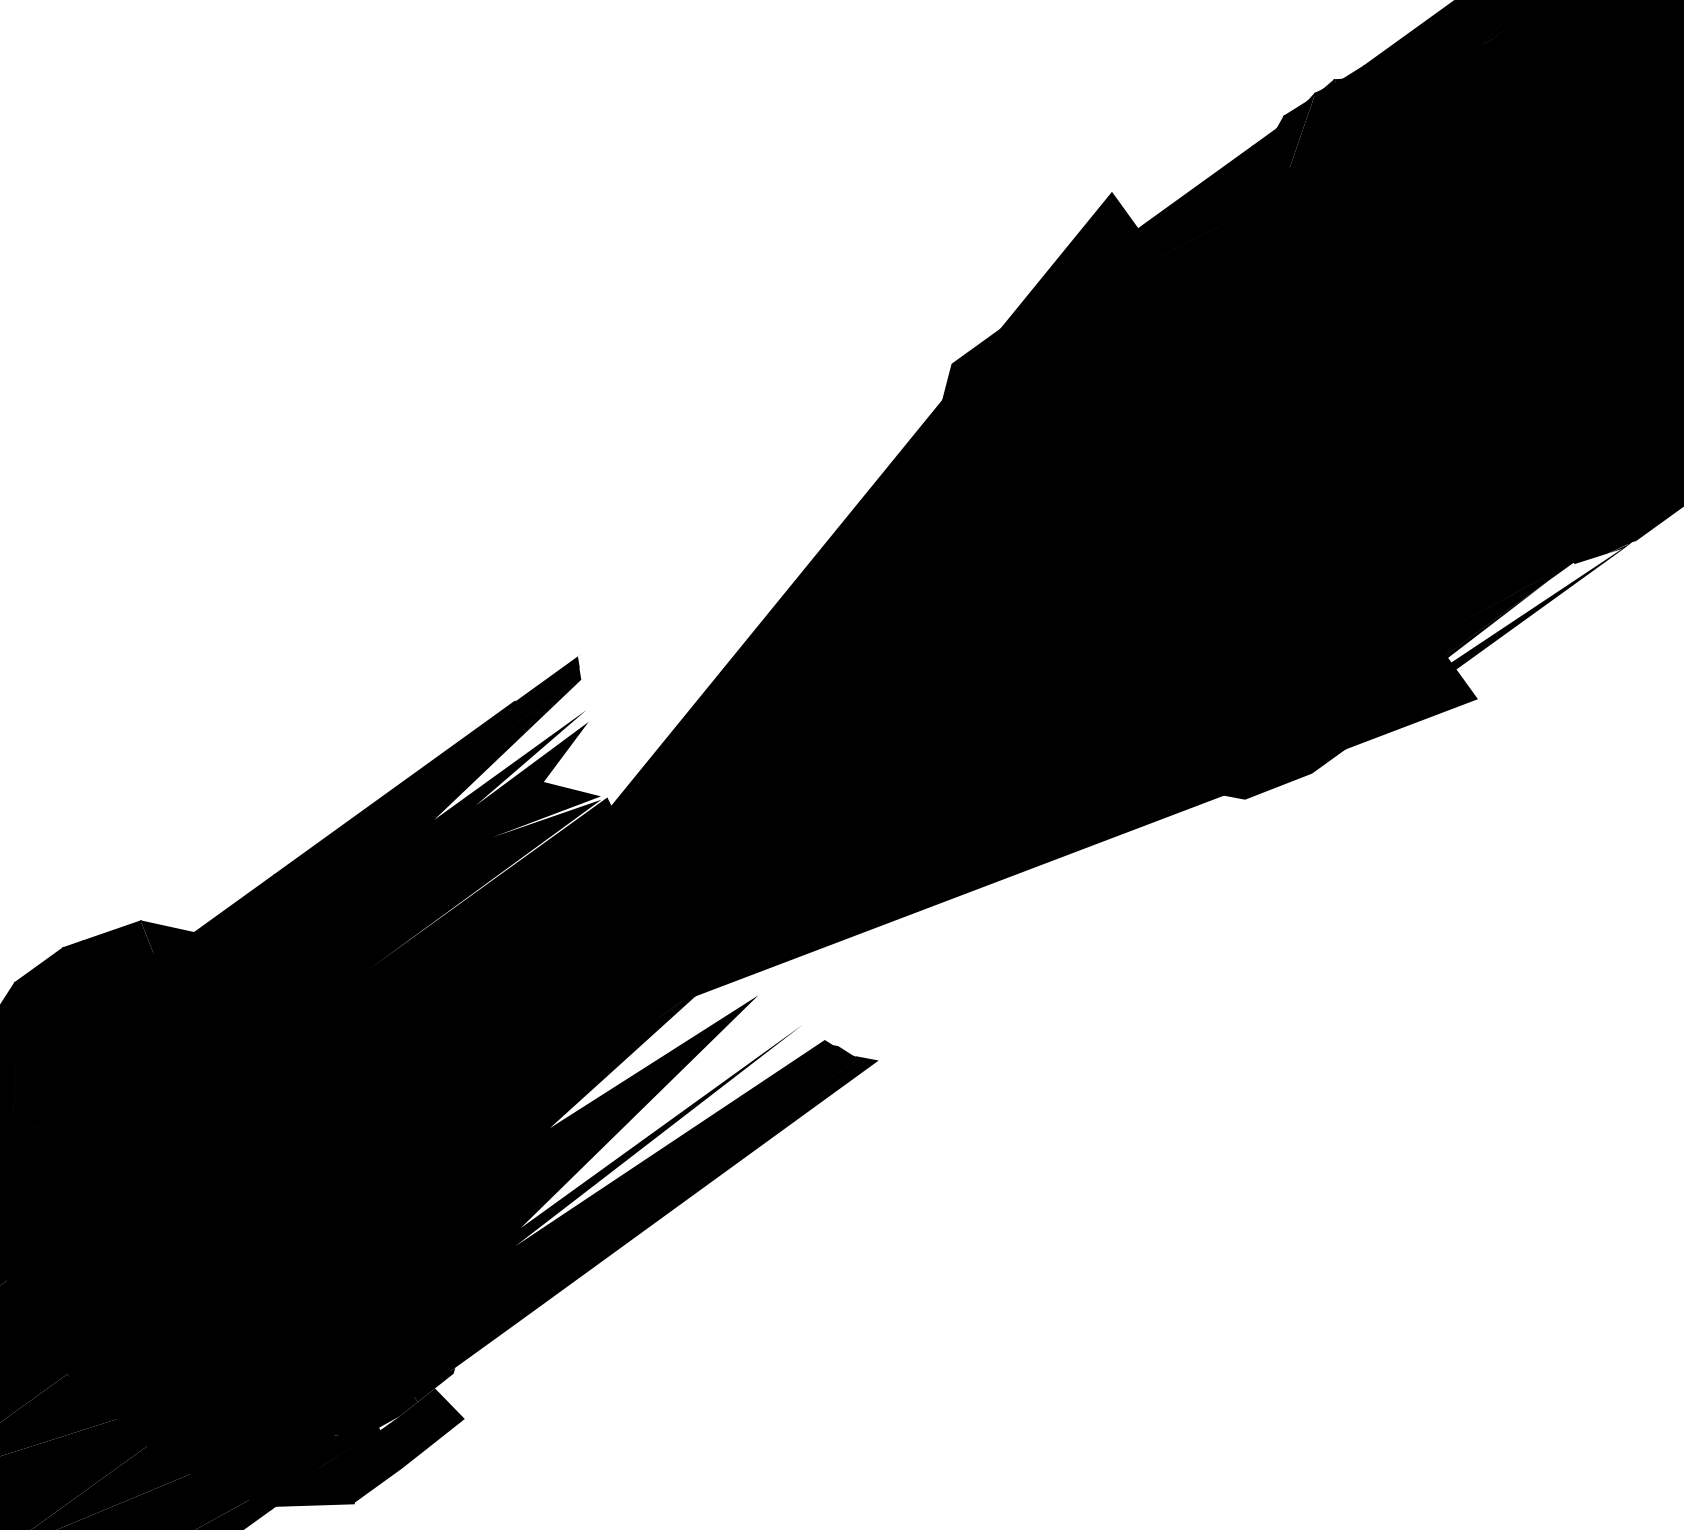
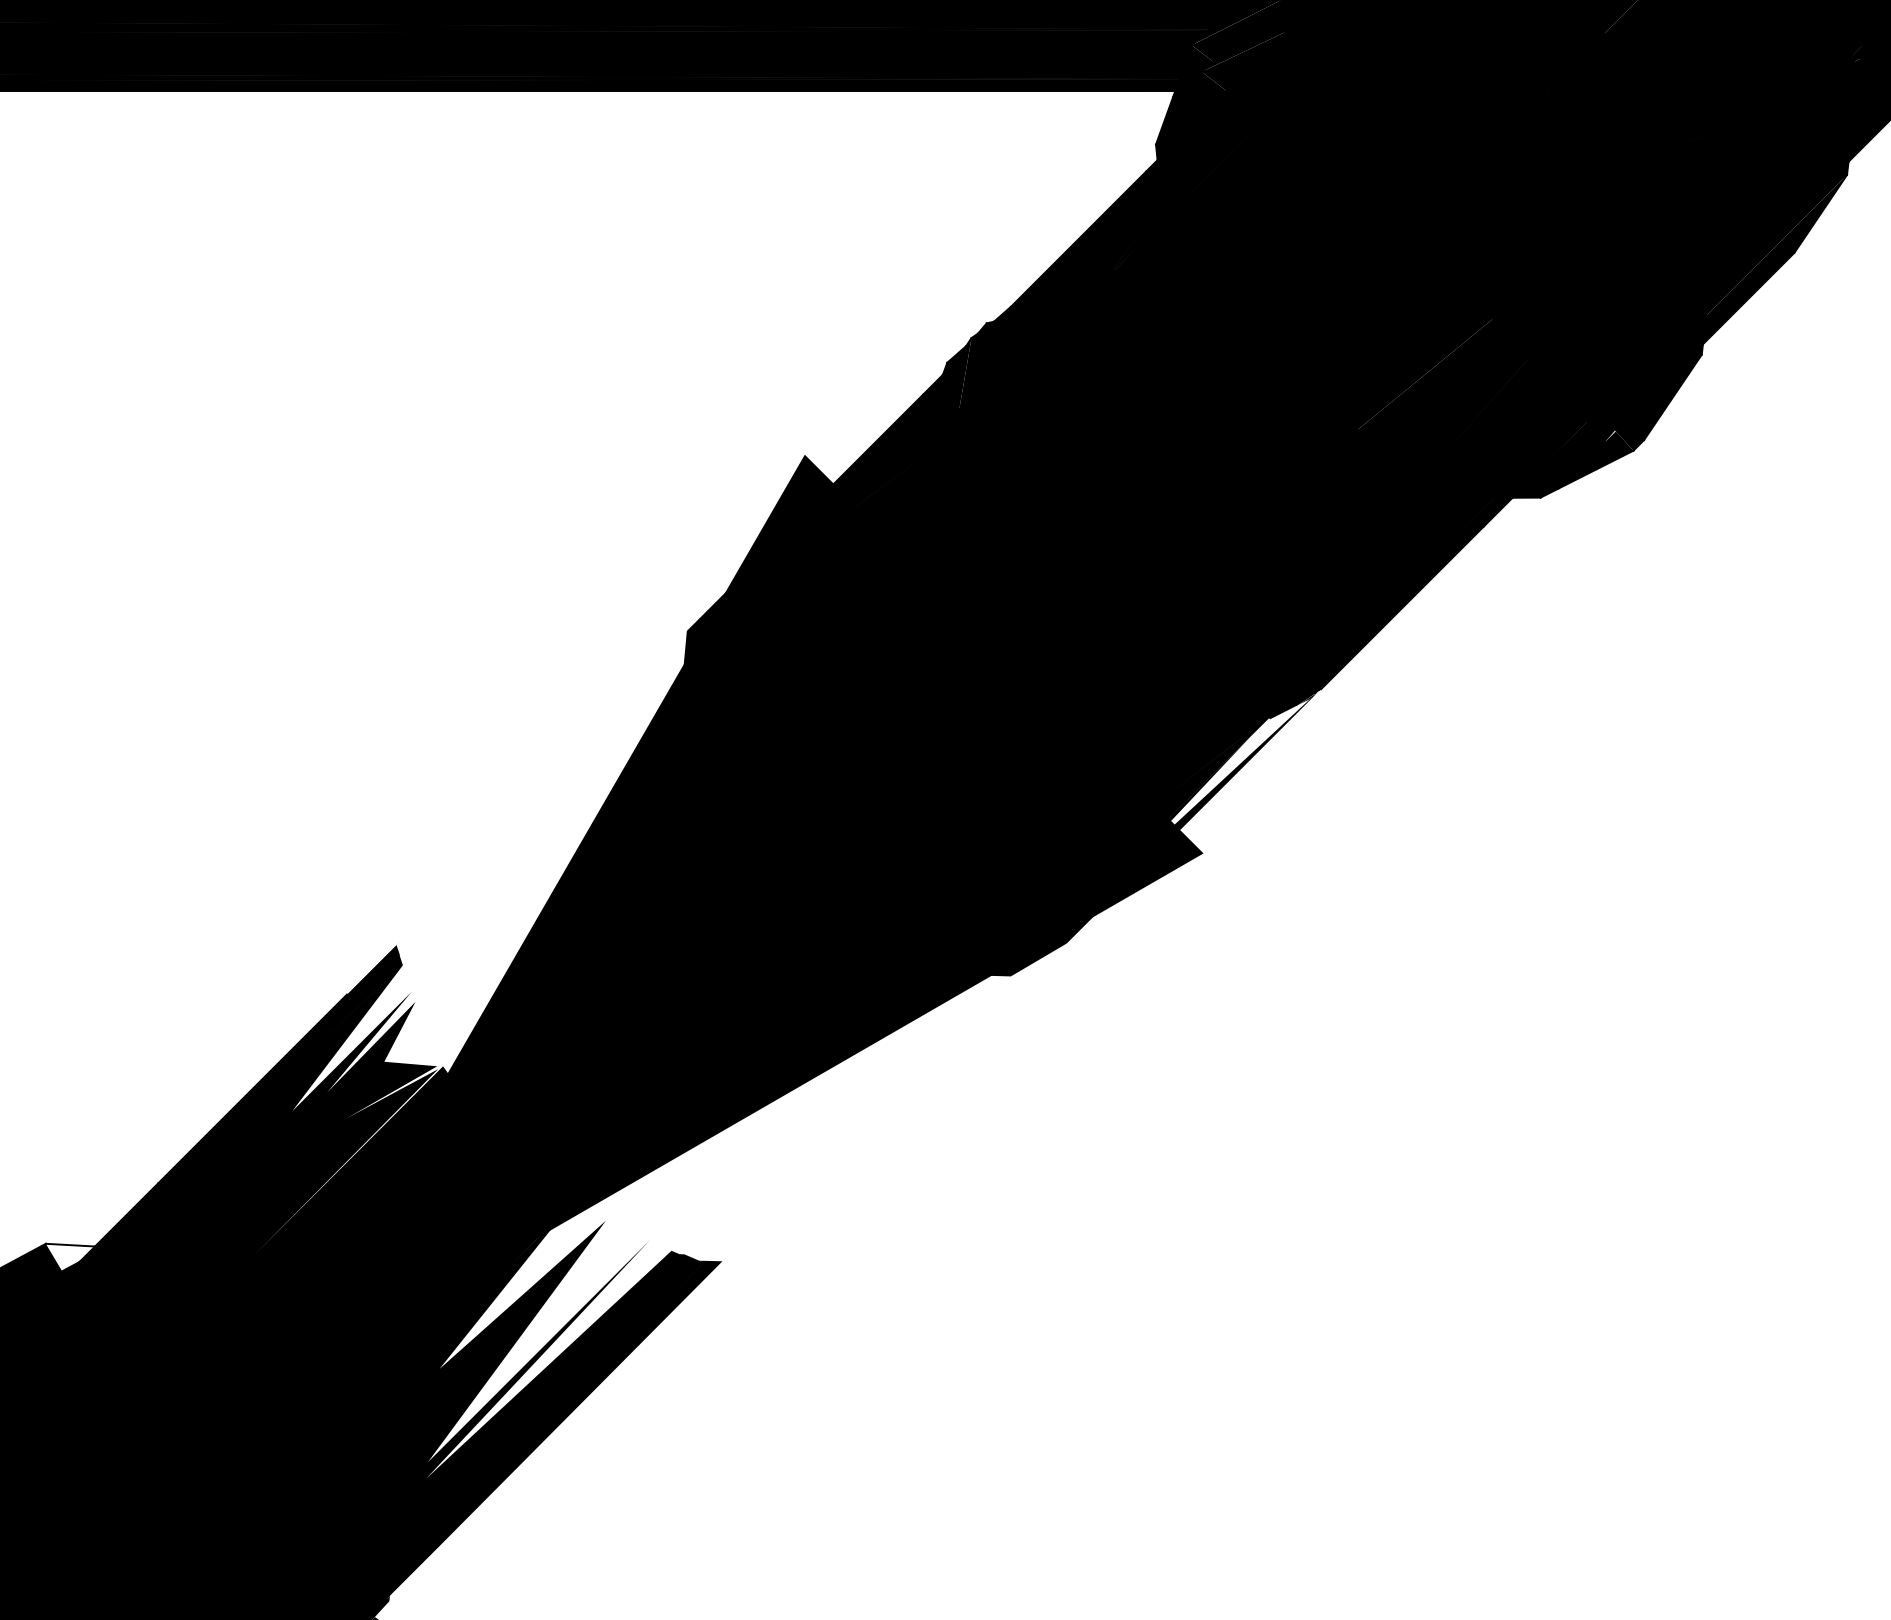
fill: (165, 940) -> (70, 1257), removed

